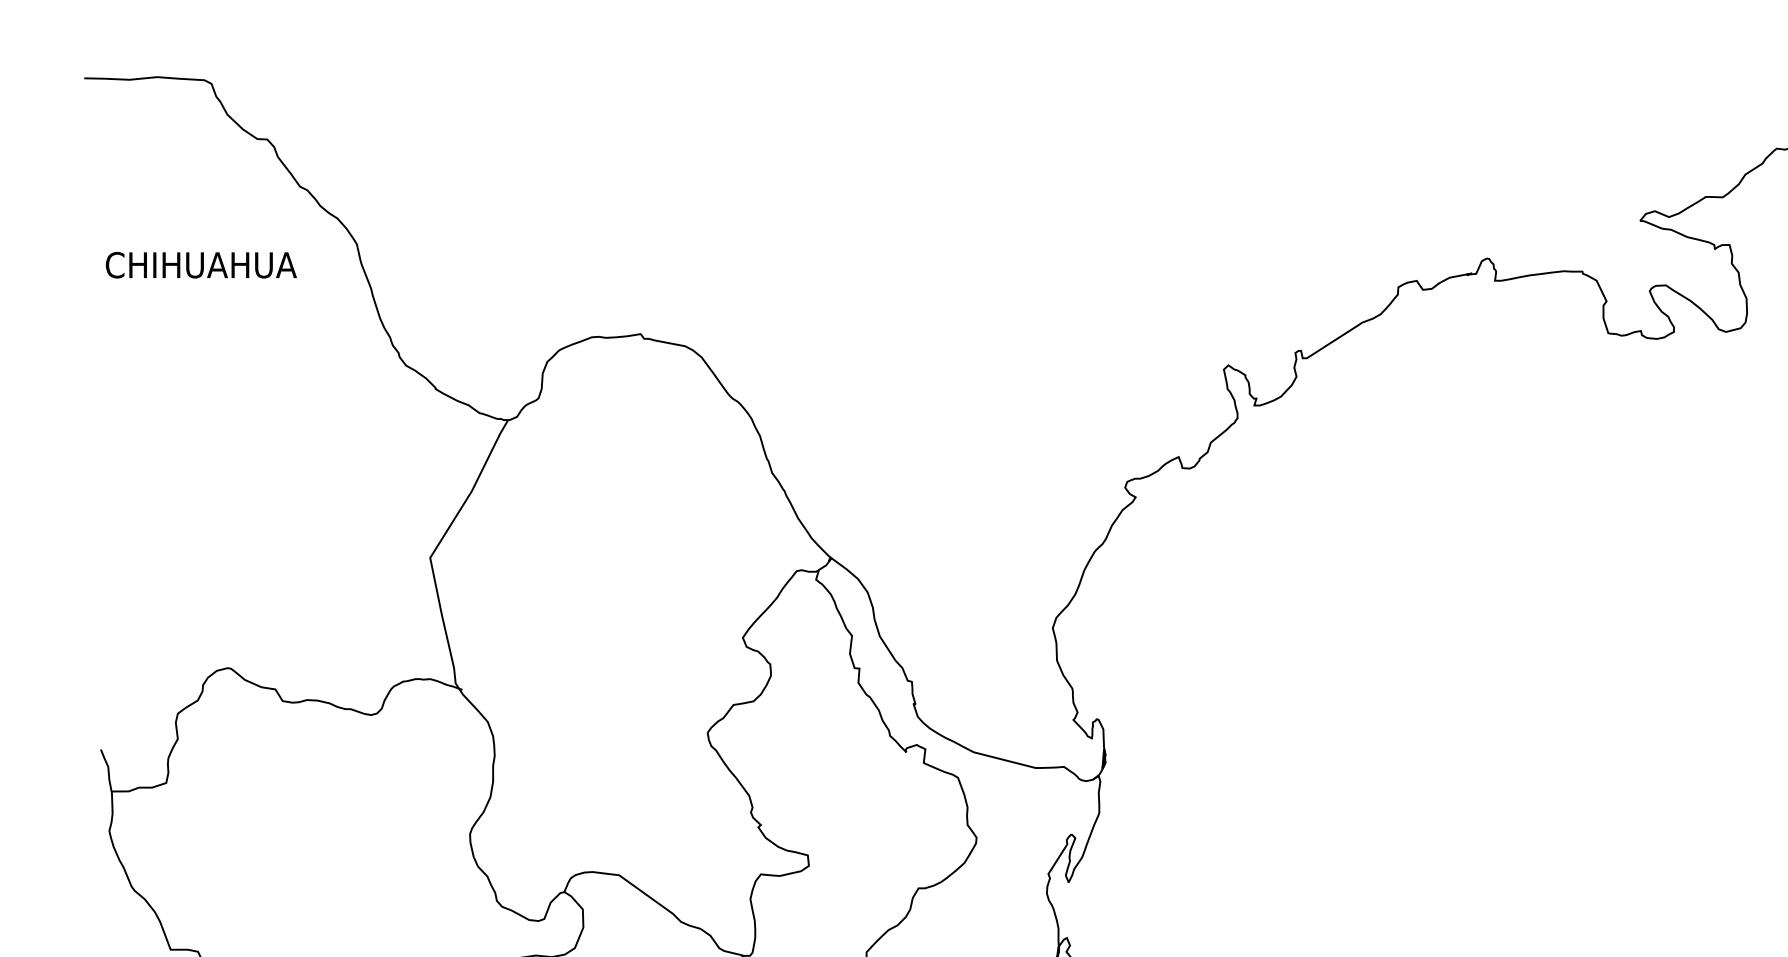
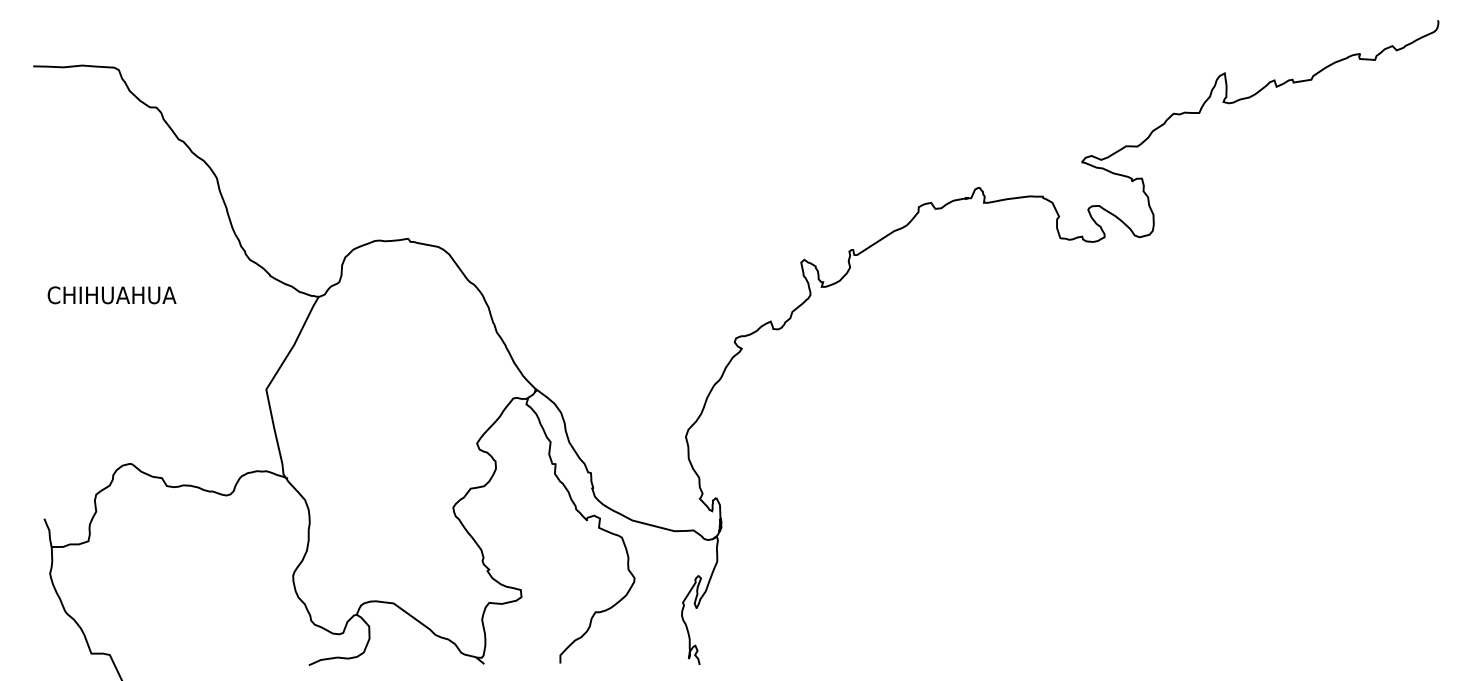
text: (200, 265) -> (111, 295), moved

